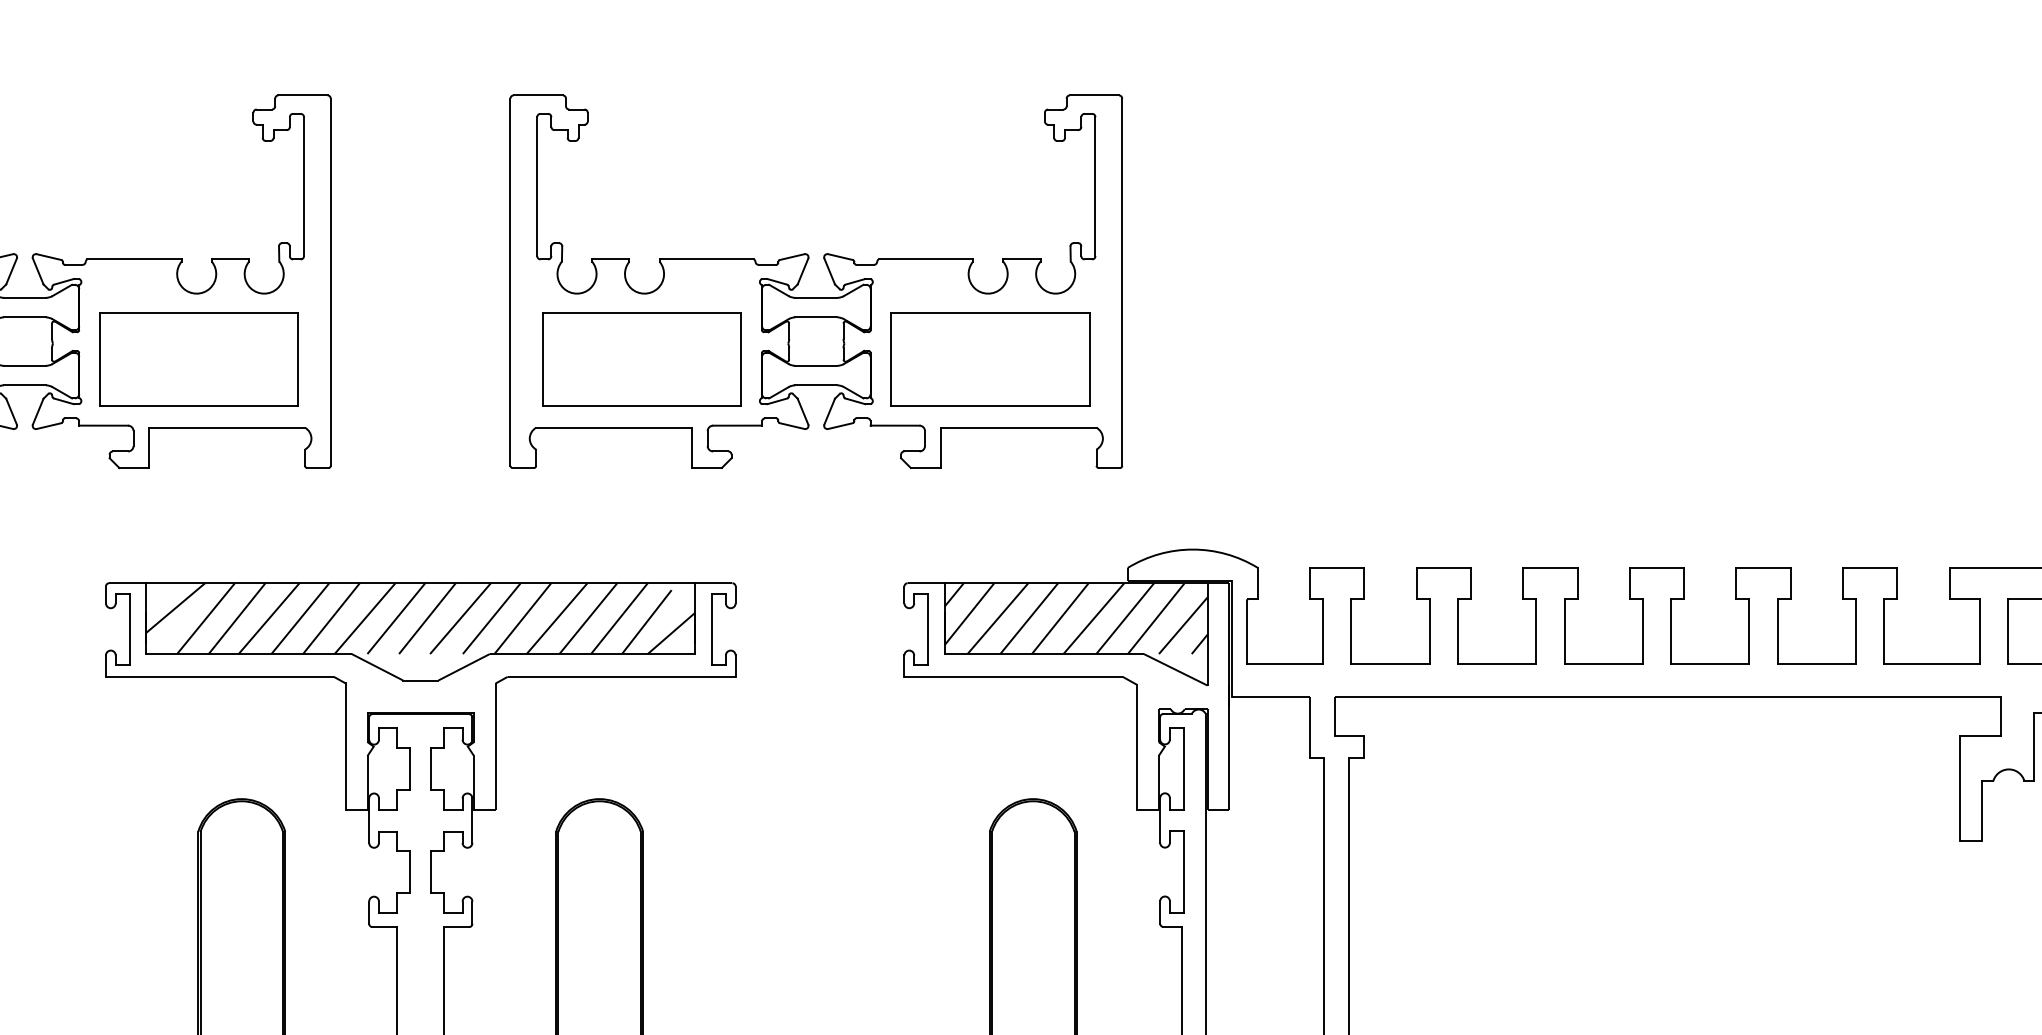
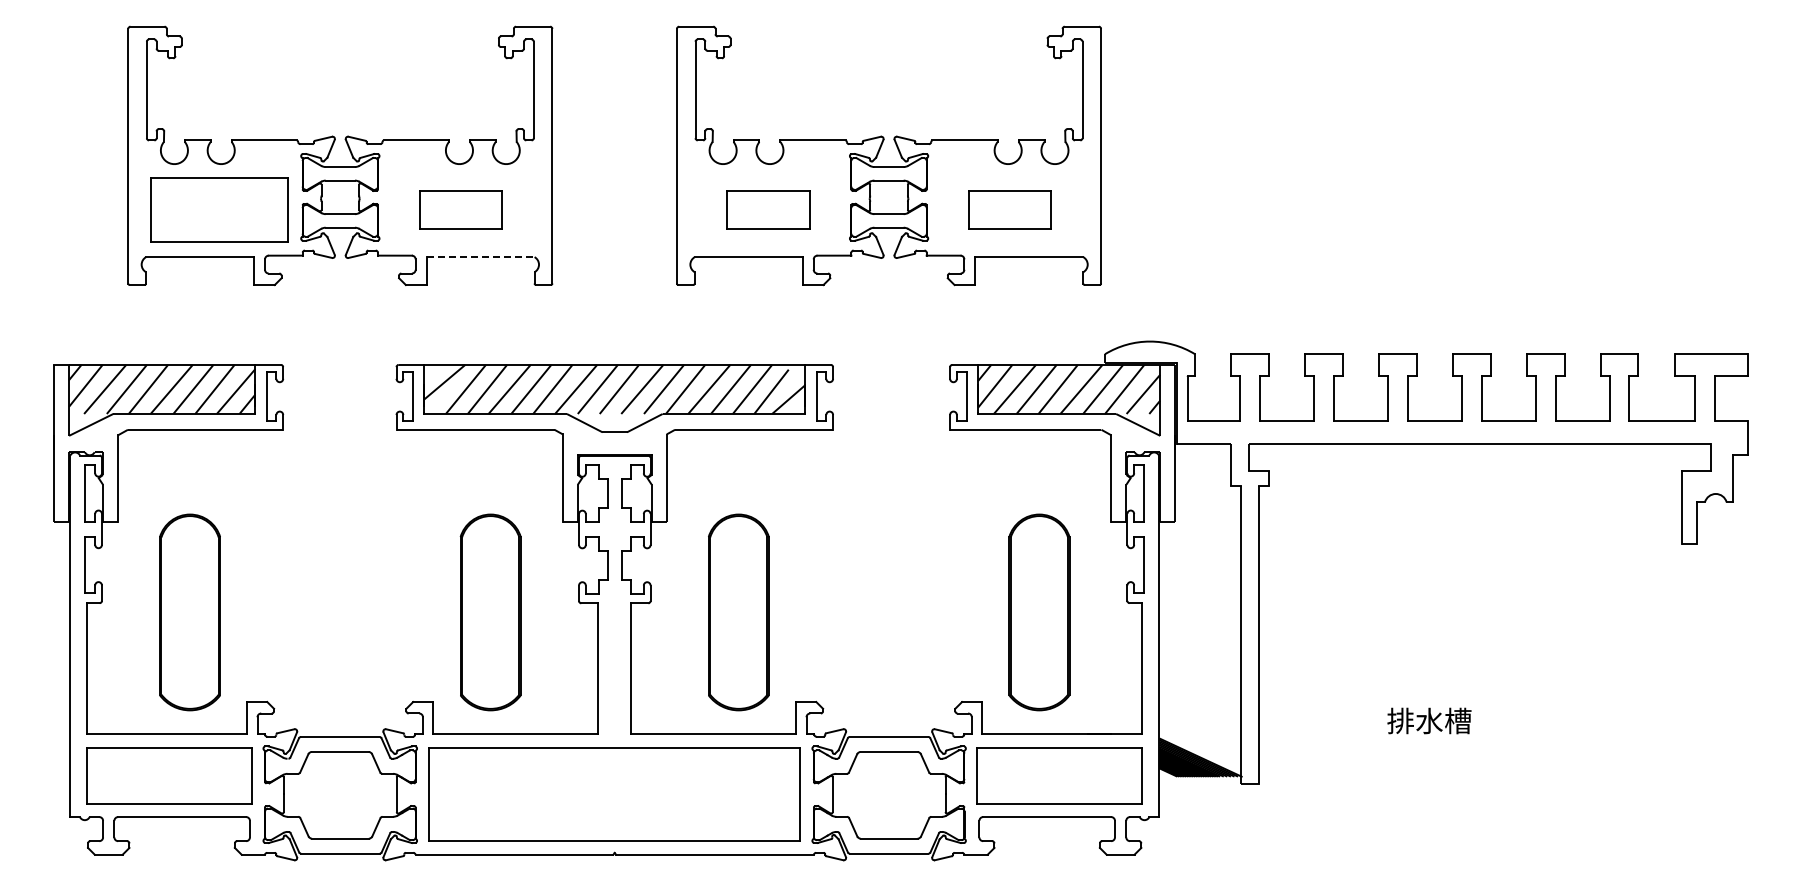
part: (198, 359) -> (460, 209), size x0.6
part: (642, 359) -> (768, 209), size x0.6
part: (990, 359) -> (1009, 209), size x0.6
line: (227, 428) -> (480, 257), solid -> dashed

